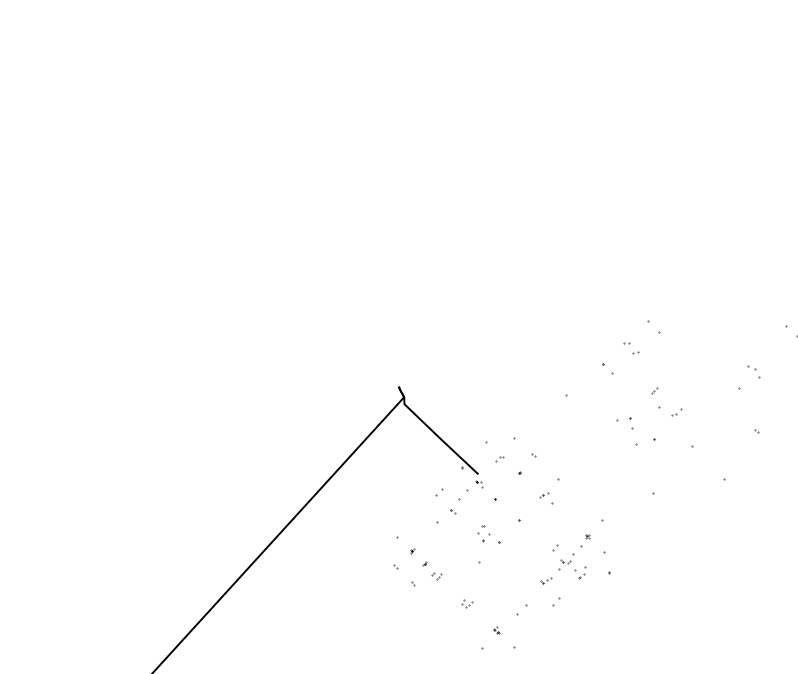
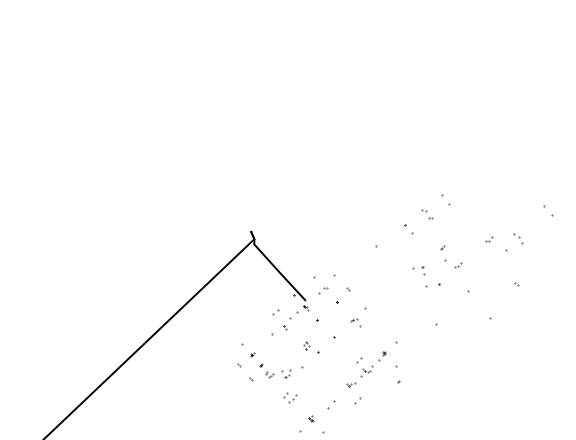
part: (715, 375) -> (488, 239), added
part: (499, 459) -> (322, 290), size x1.6
part: (483, 533) -> (306, 345), size x0.6
part: (580, 572) -> (286, 373), moved
part: (467, 603) -> (290, 397), size x1.6

